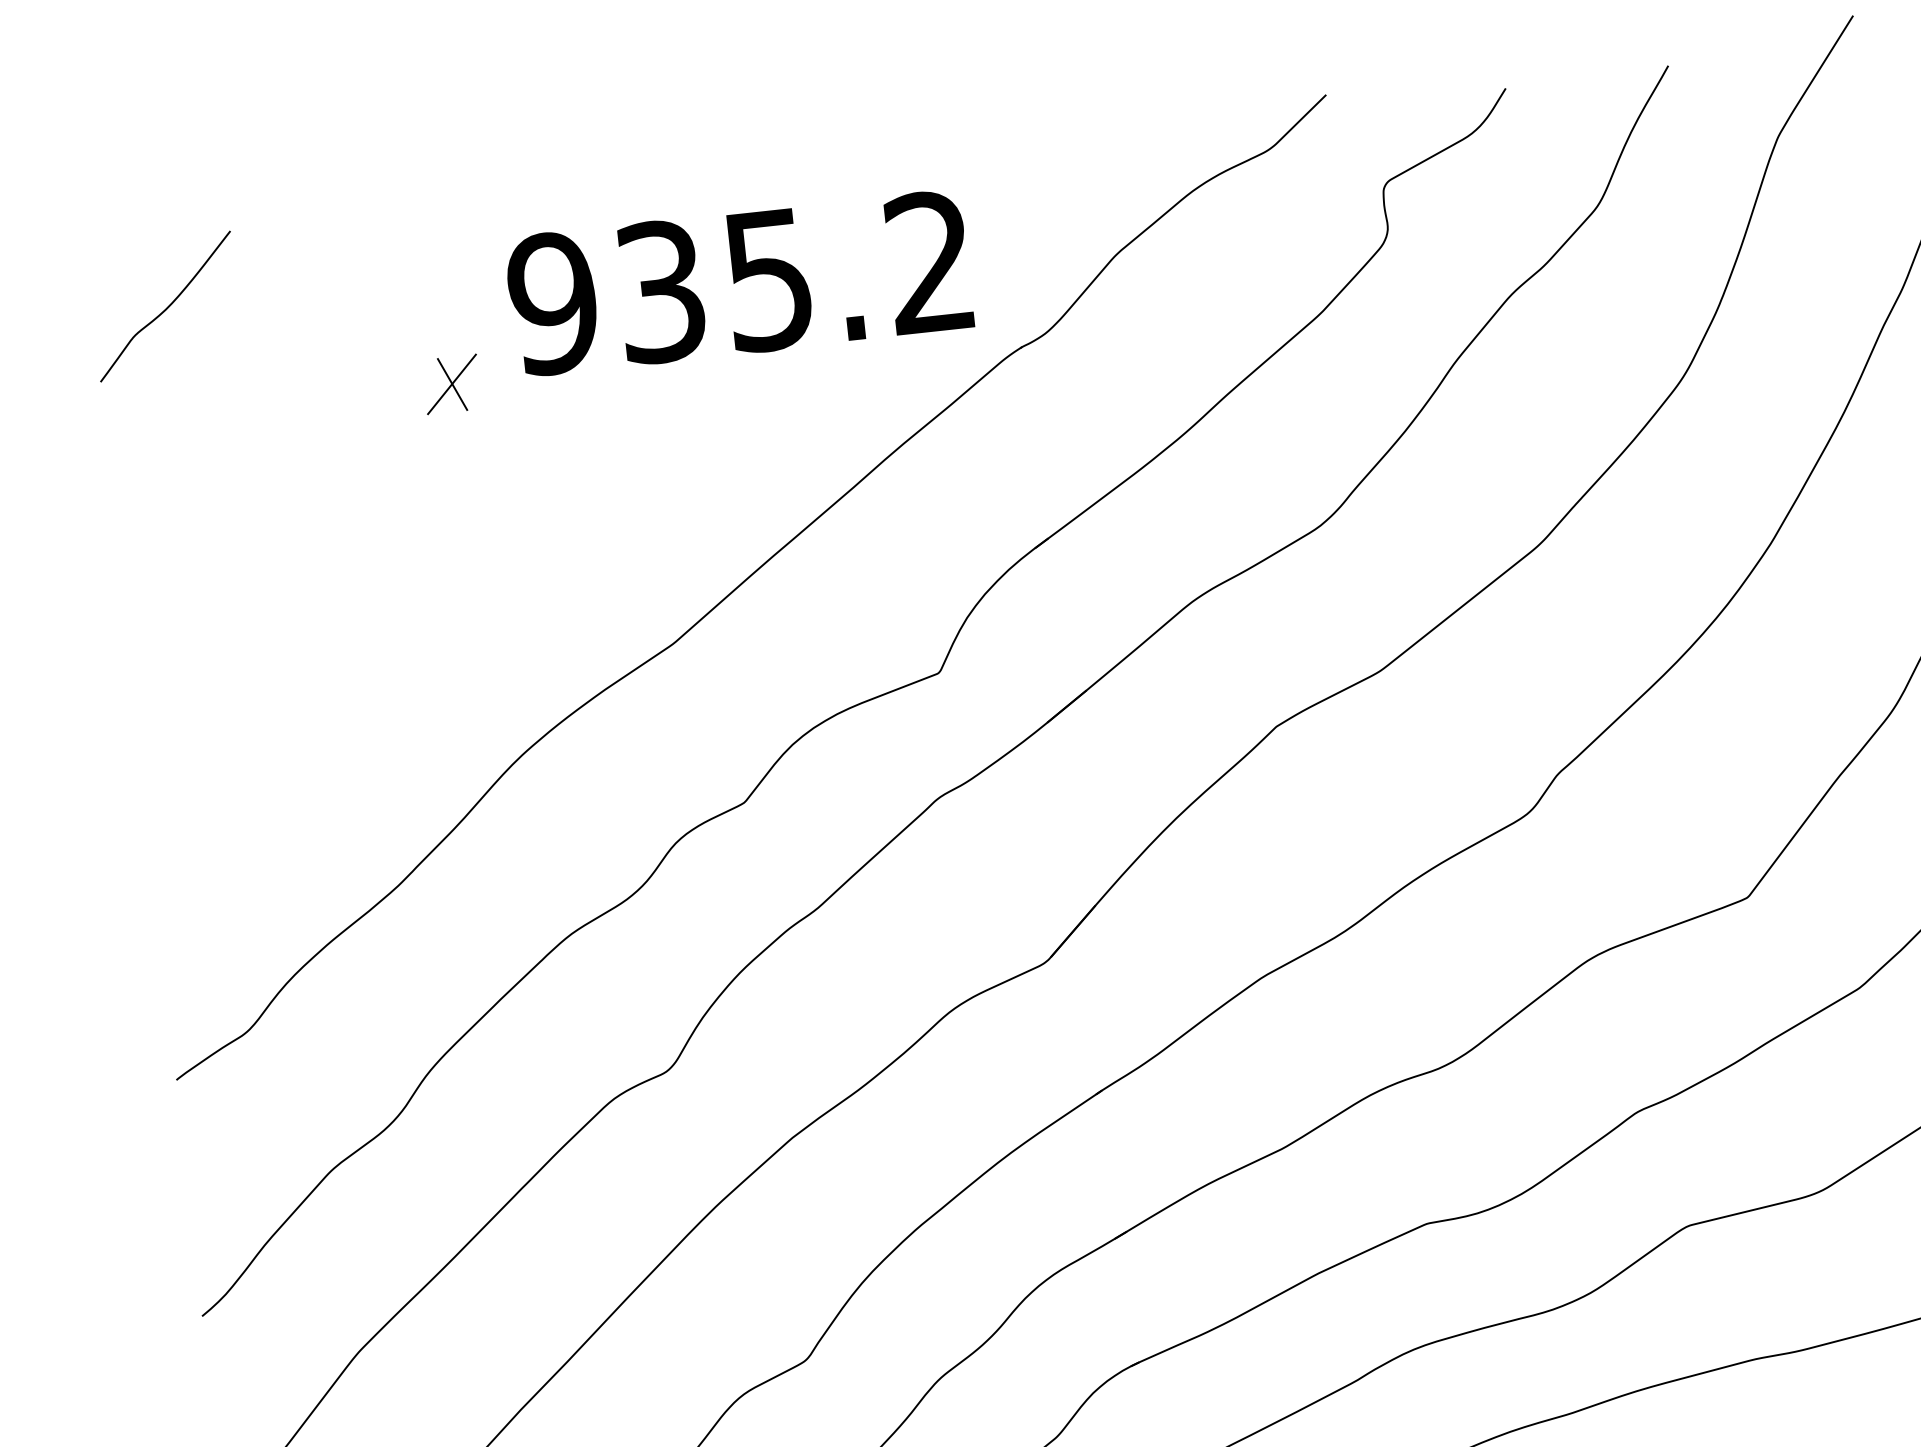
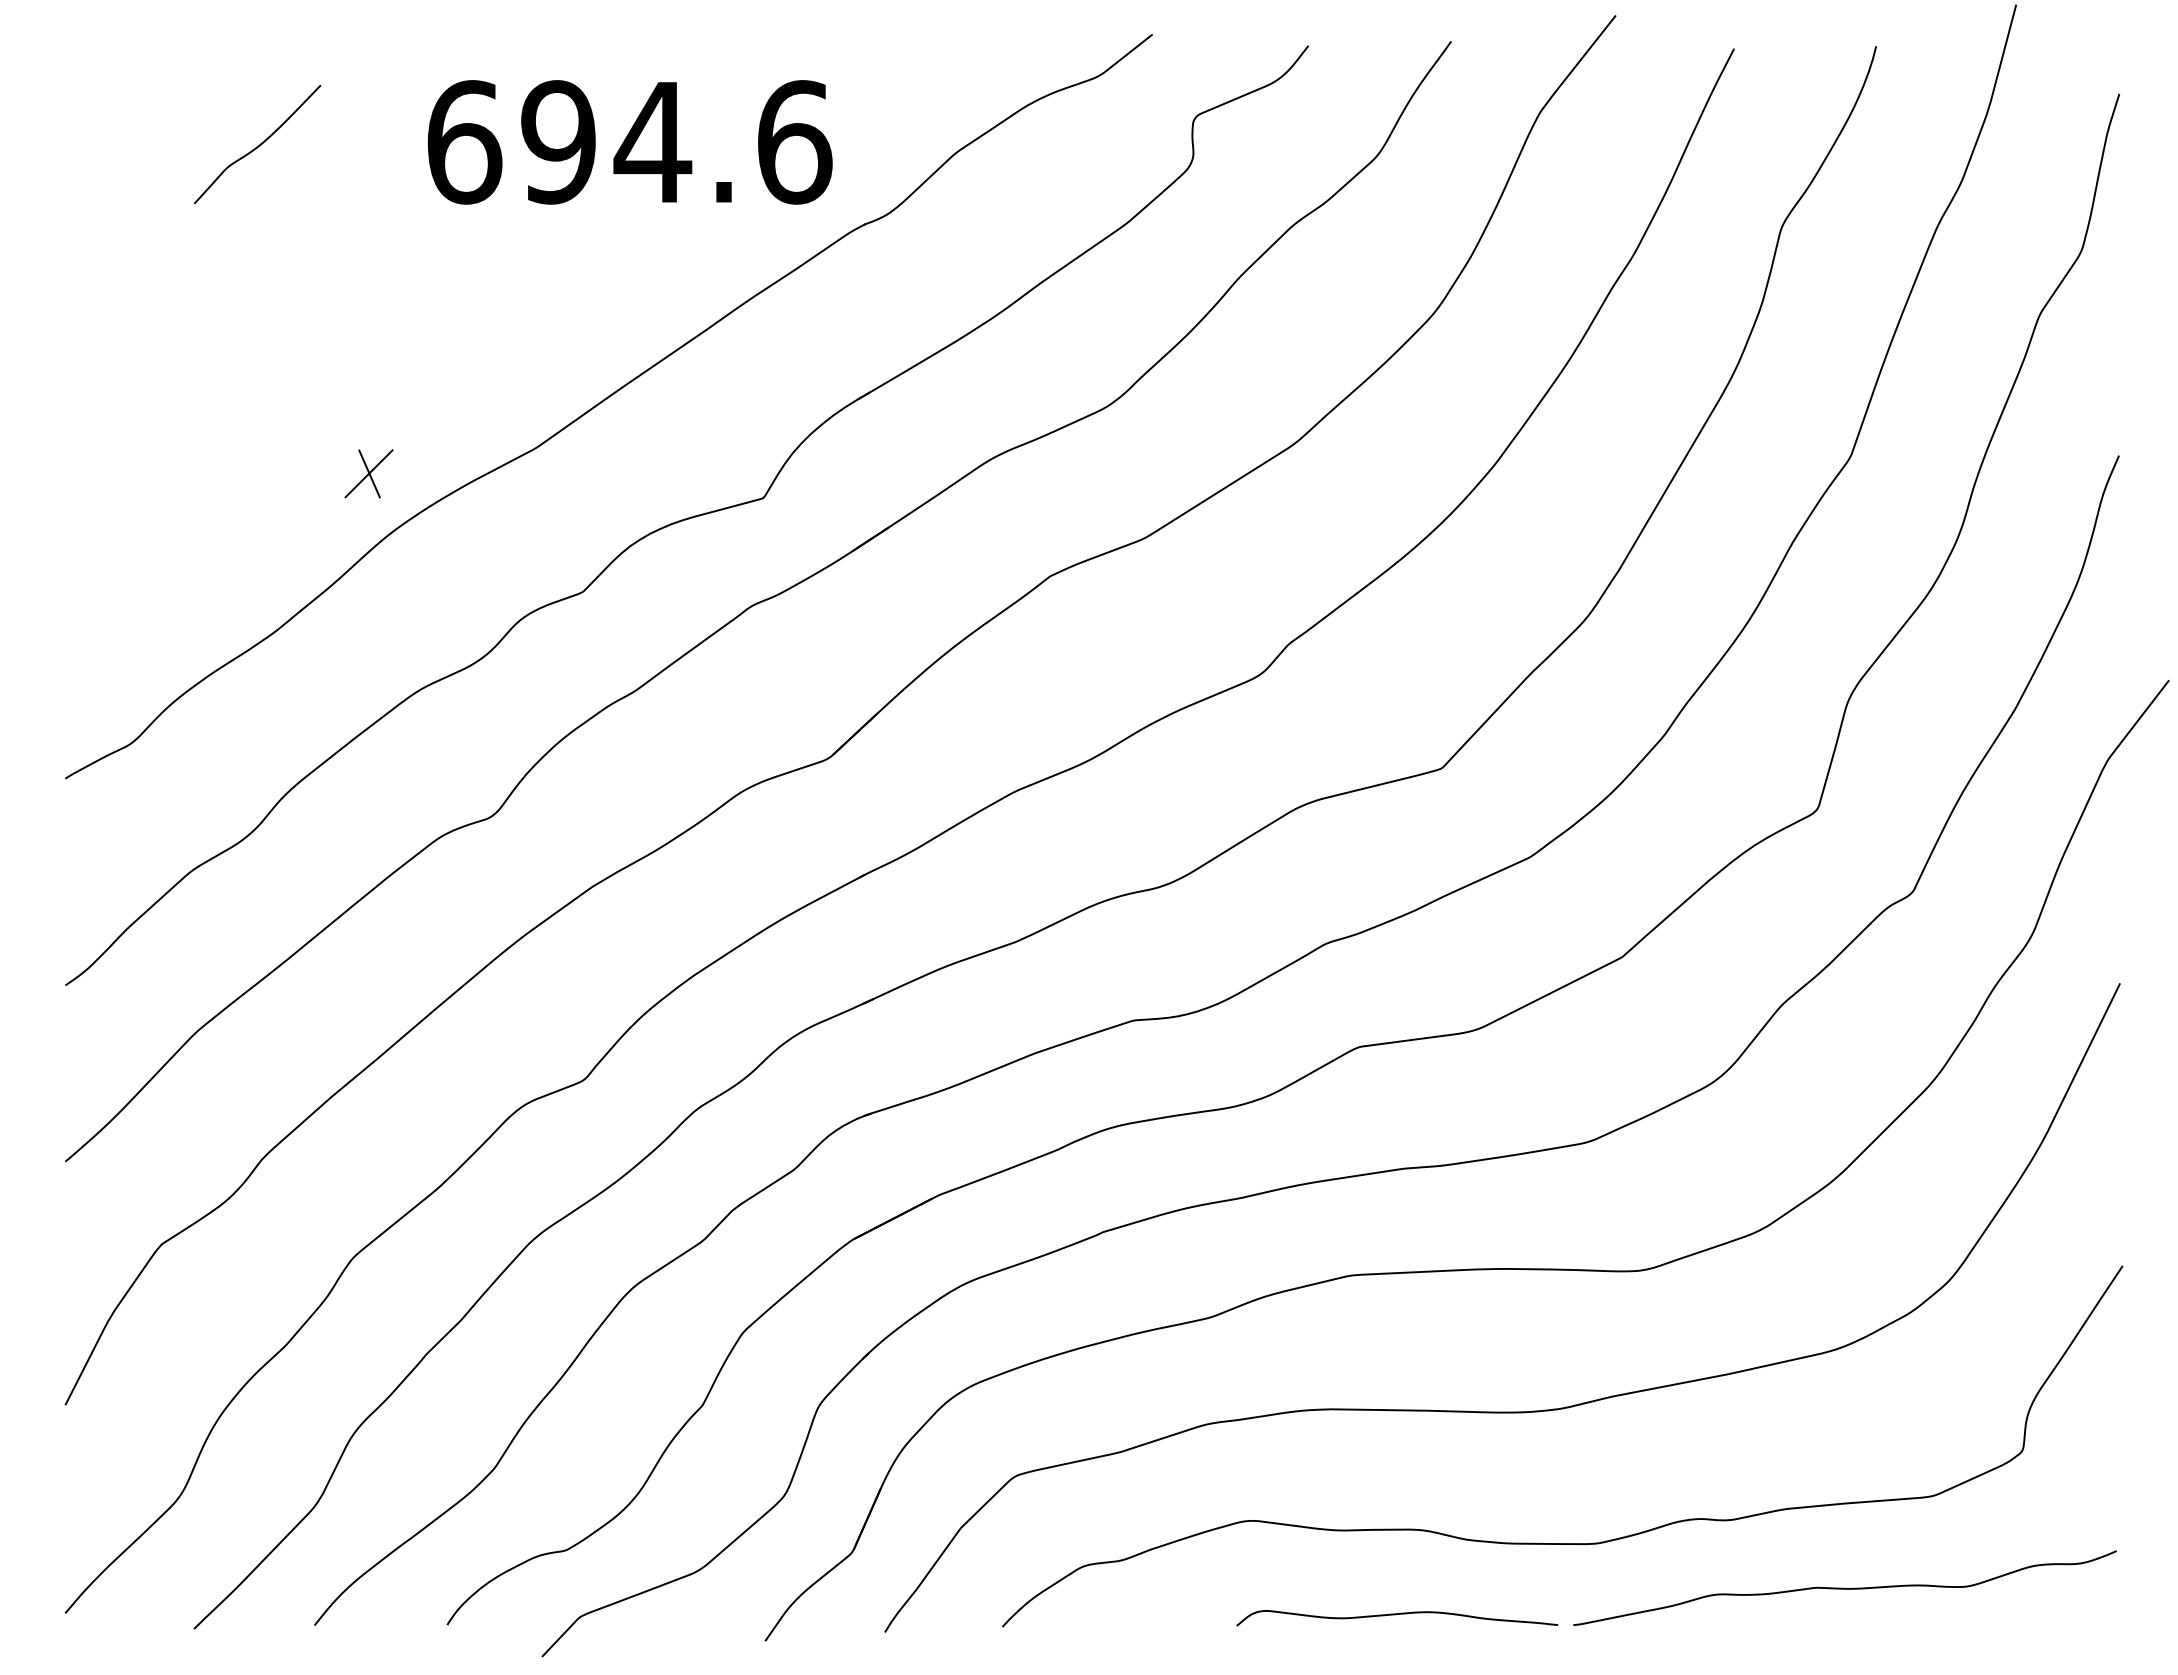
text: (742, 283) -> (629, 142), 935.2 -> 694.6
curve: (166, 307) -> (258, 145), moved
part: (451, 384) -> (368, 473), moved

